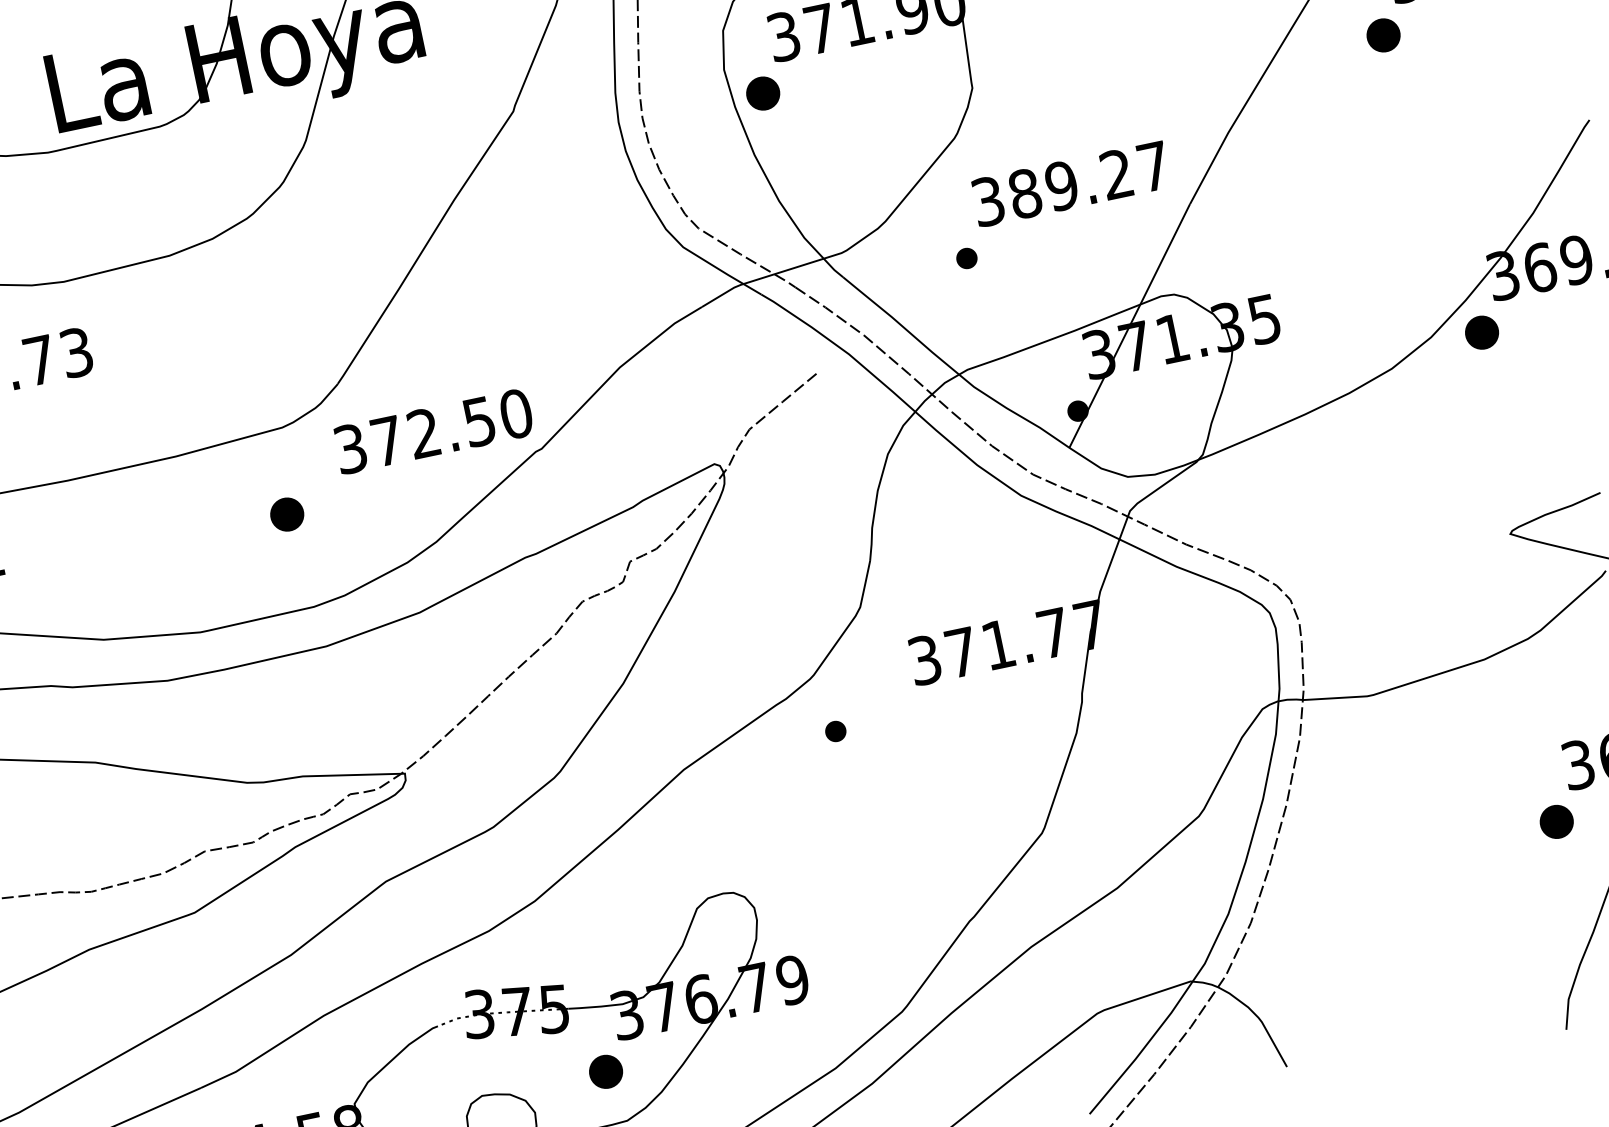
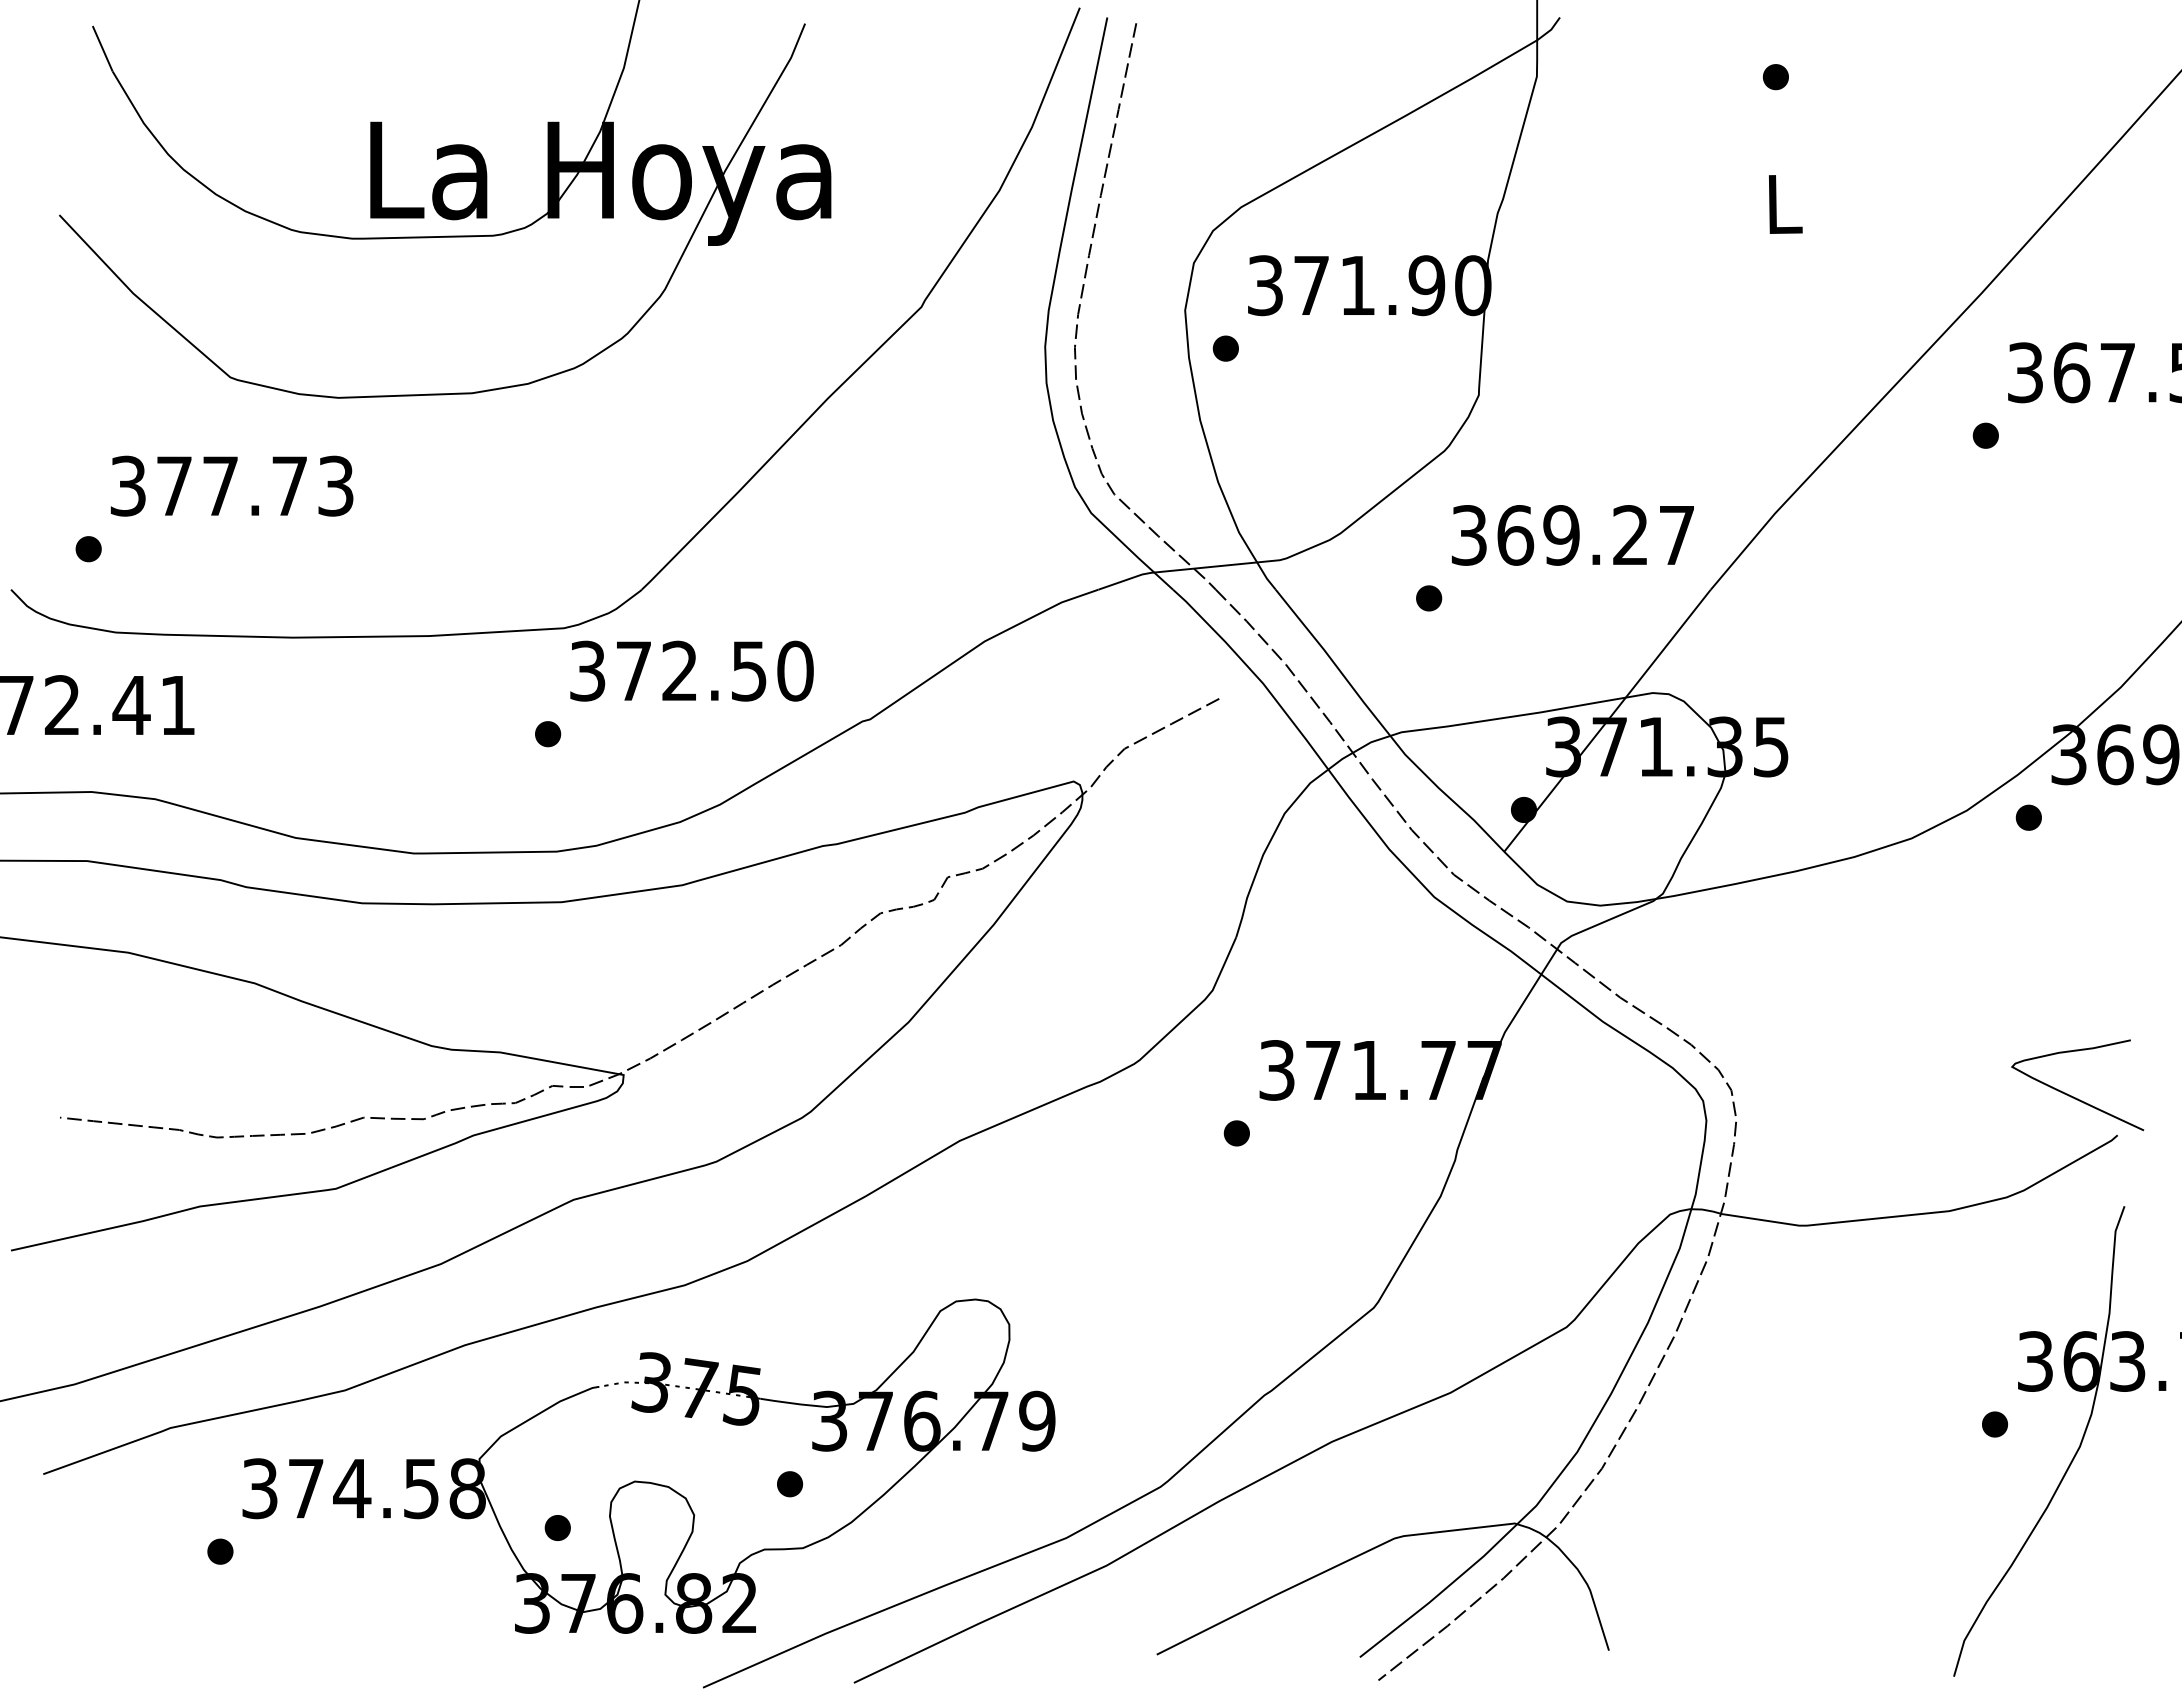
part: (1383, 35) -> (1985, 435), size x0.62
part: (762, 93) -> (1225, 348), size x0.62
text: (1025, 193) -> (1515, 535), 389.27 -> 369.27
part: (1481, 332) -> (2028, 817), size x0.62
text: (433, 430) -> (691, 670), moved
part: (287, 514) -> (548, 734), size x0.62
part: (835, 731) -> (1236, 1133), moved
part: (1556, 821) -> (1994, 1424), size x0.62
part: (606, 1072) -> (790, 1484), size x0.62

